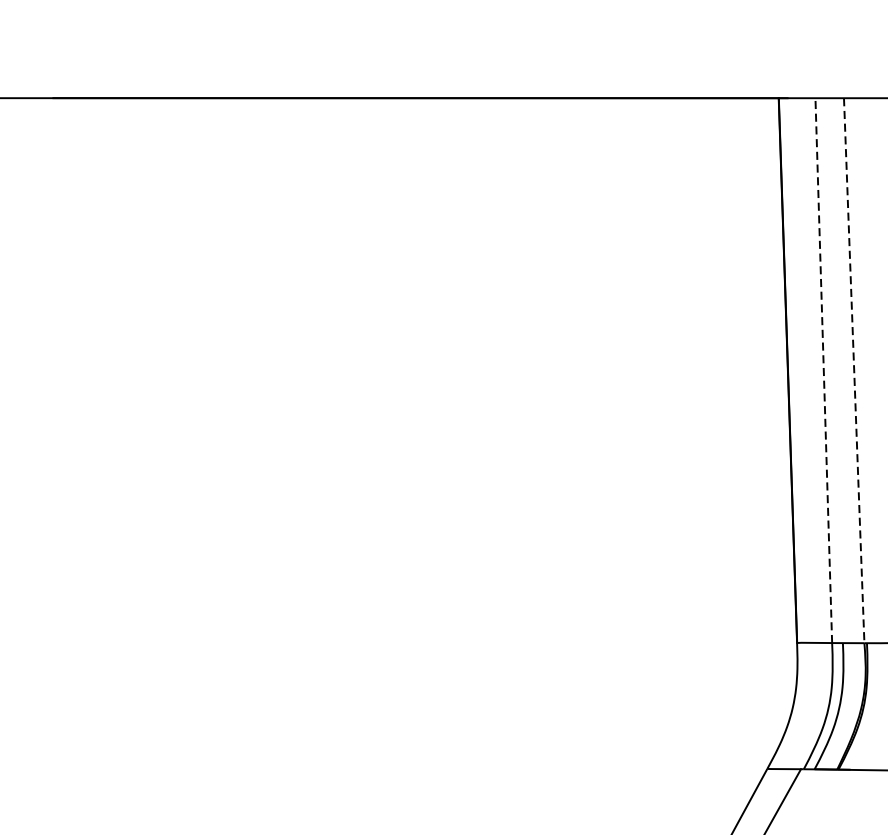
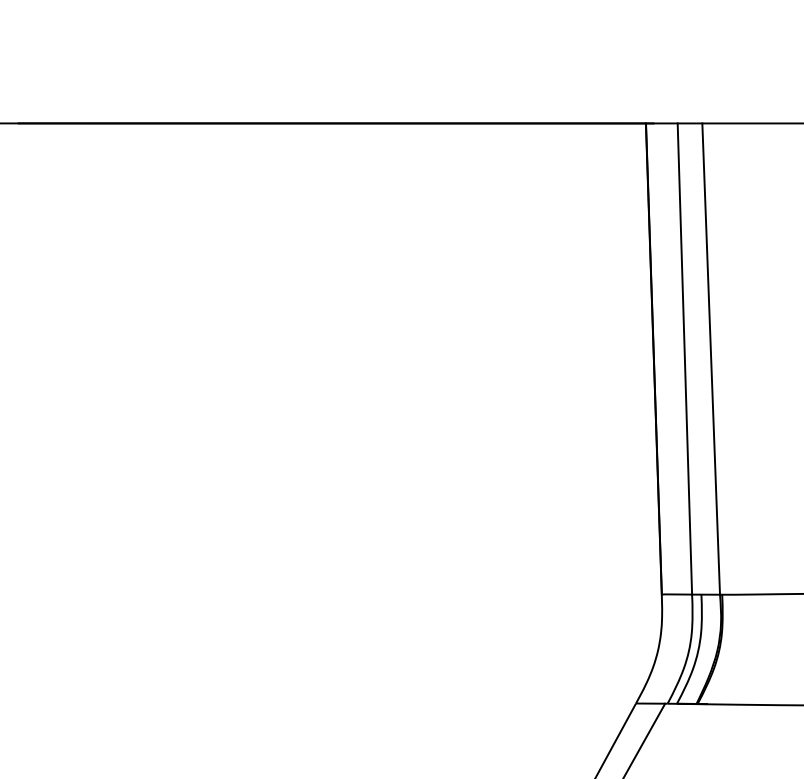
line: (823, 371) -> (684, 359), dashed -> solid
line: (854, 371) -> (711, 359), dashed -> solid

